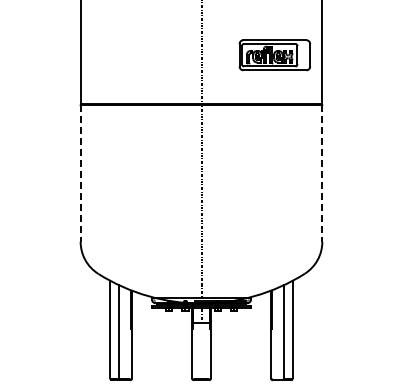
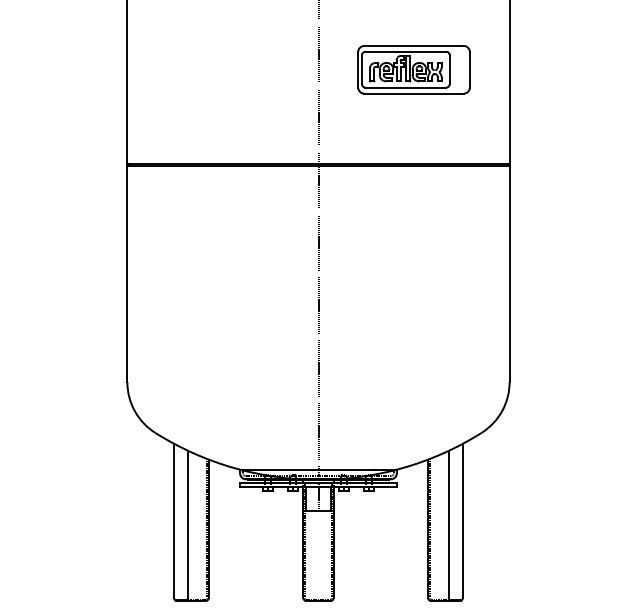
part: (274, 55) -> (413, 70), moved
line: (80, 173) -> (127, 274), dashed -> solid
line: (322, 173) -> (509, 274), dashed -> solid

